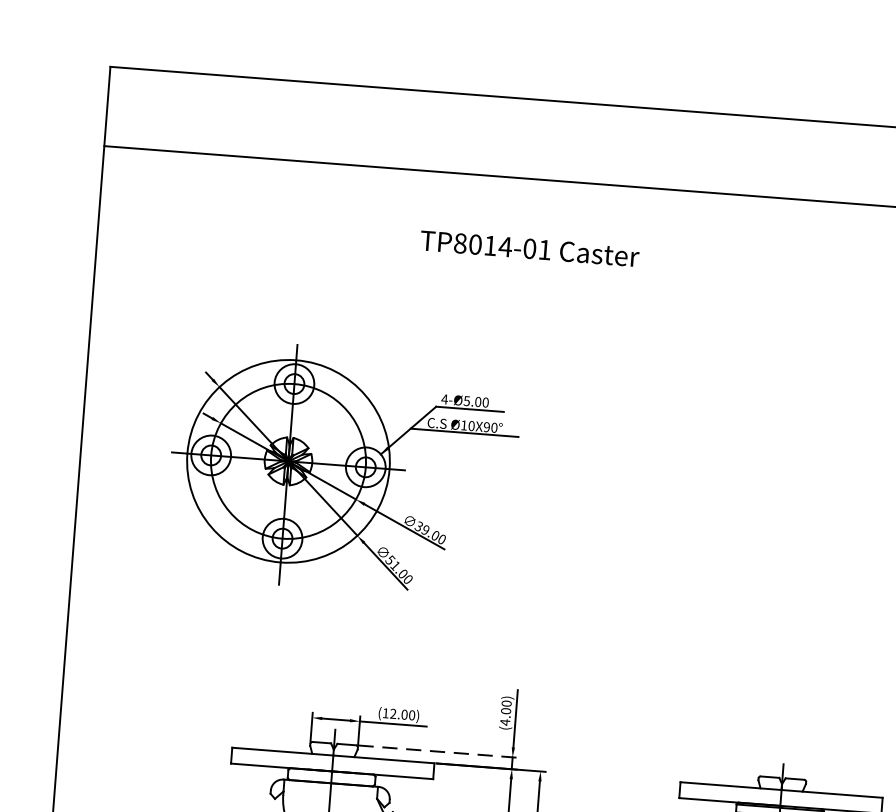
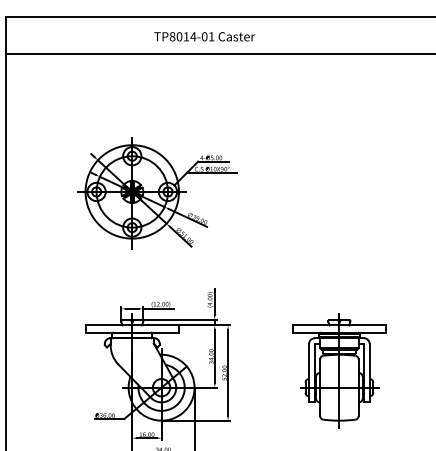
text: (529, 248) -> (204, 36), moved
part: (342, 468) -> (157, 193), moved
line: (438, 750) -> (180, 319), dashed -> solid

